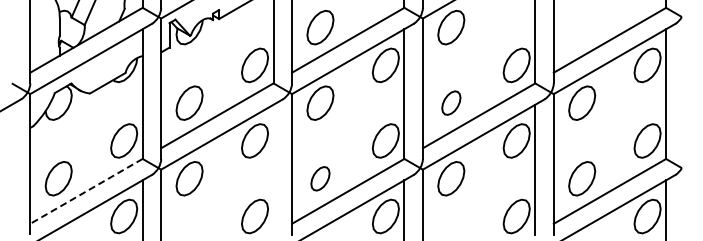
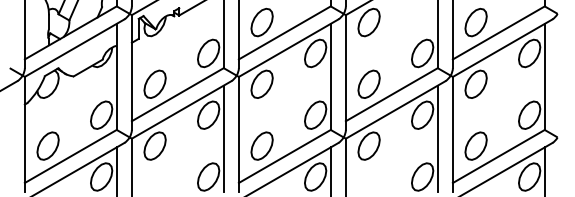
part: (582, 27) -> (476, 22), added
part: (451, 102) -> (369, 83), size x1.43
line: (273, 169) -> (223, 138), added
part: (320, 178) -> (262, 145), size x1.43
line: (86, 191) -> (70, 156), dashed -> solid

